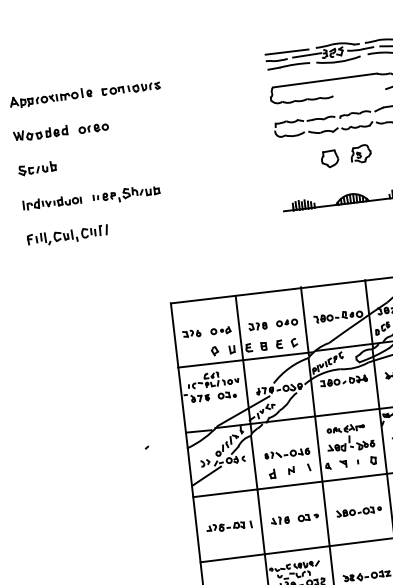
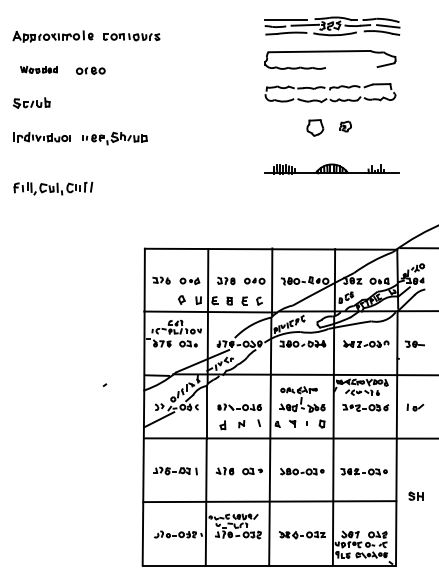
part: (40, 133) -> (38, 69), size x0.7
part: (360, 153) -> (345, 126), size x0.6
part: (68, 235) -> (53, 188), moved

